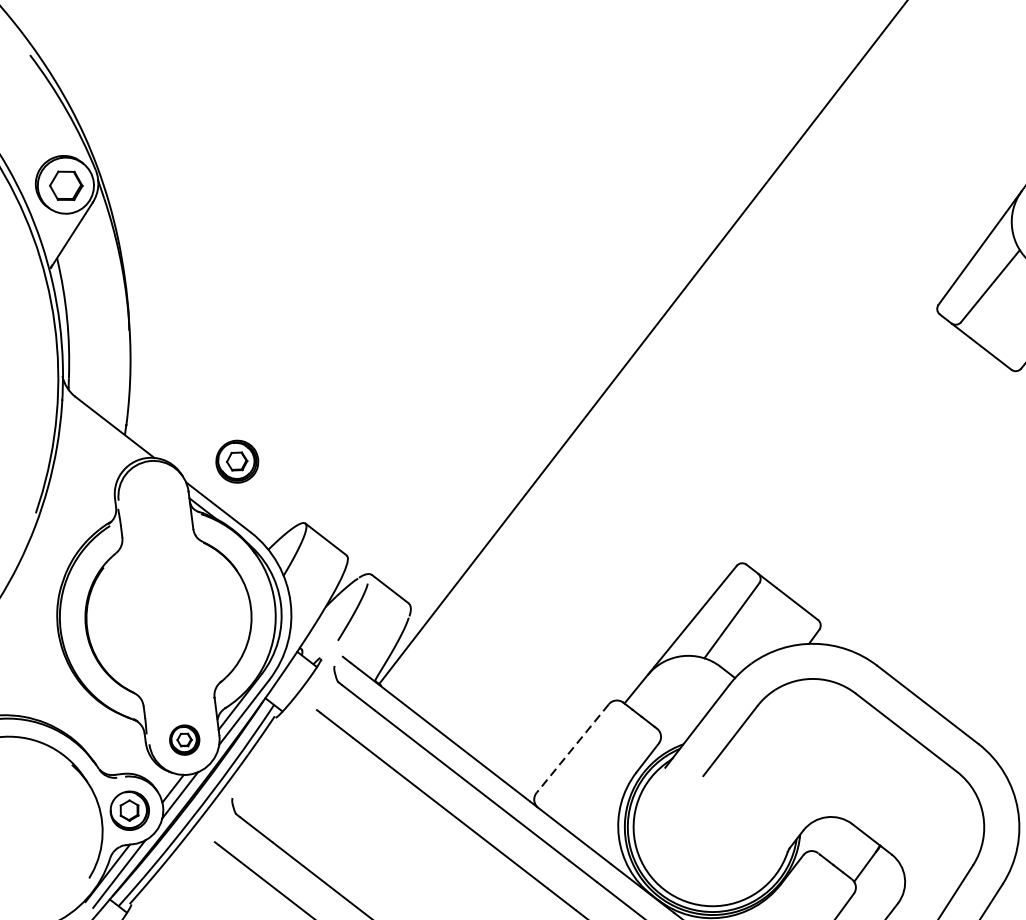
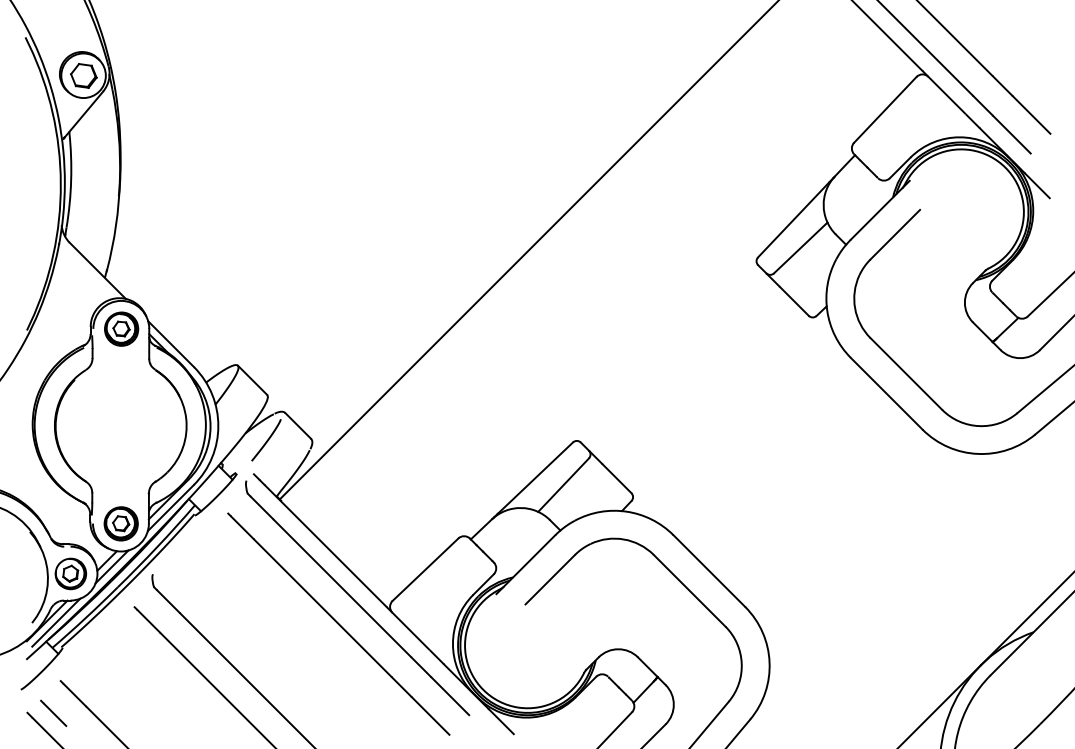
part: (237, 460) -> (121, 328), moved
part: (183, 739) -> (120, 523), size x1.43
line: (572, 749) -> (425, 570), dashed -> solid

